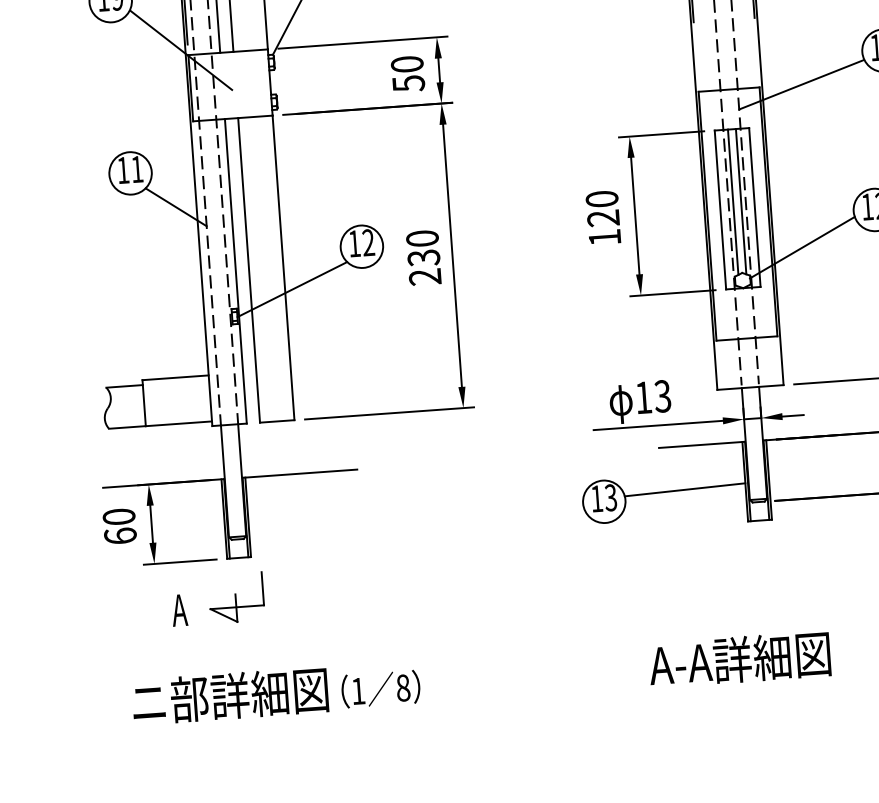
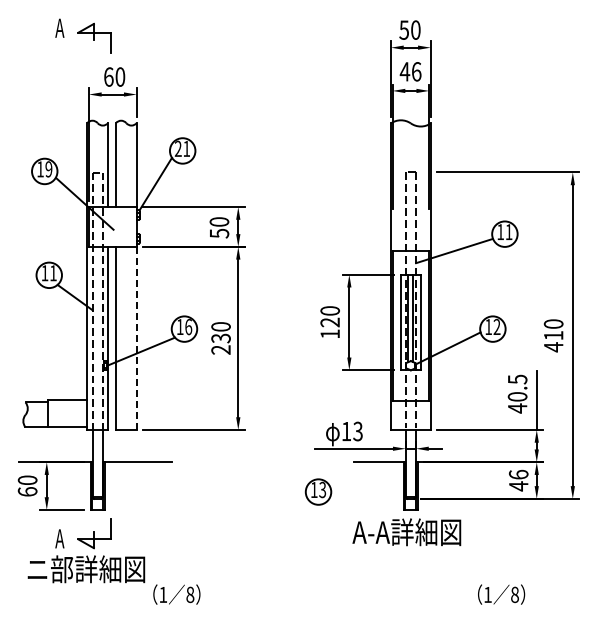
text: (368, 241) -> (188, 326), 12 -> 16
line: (283, 268) -> (136, 338), solid -> dashed
line: (685, 490) -> (367, 488), removed
text: (739, 660) -> (406, 532), moved
text: (230, 696) -> (86, 569), moved

